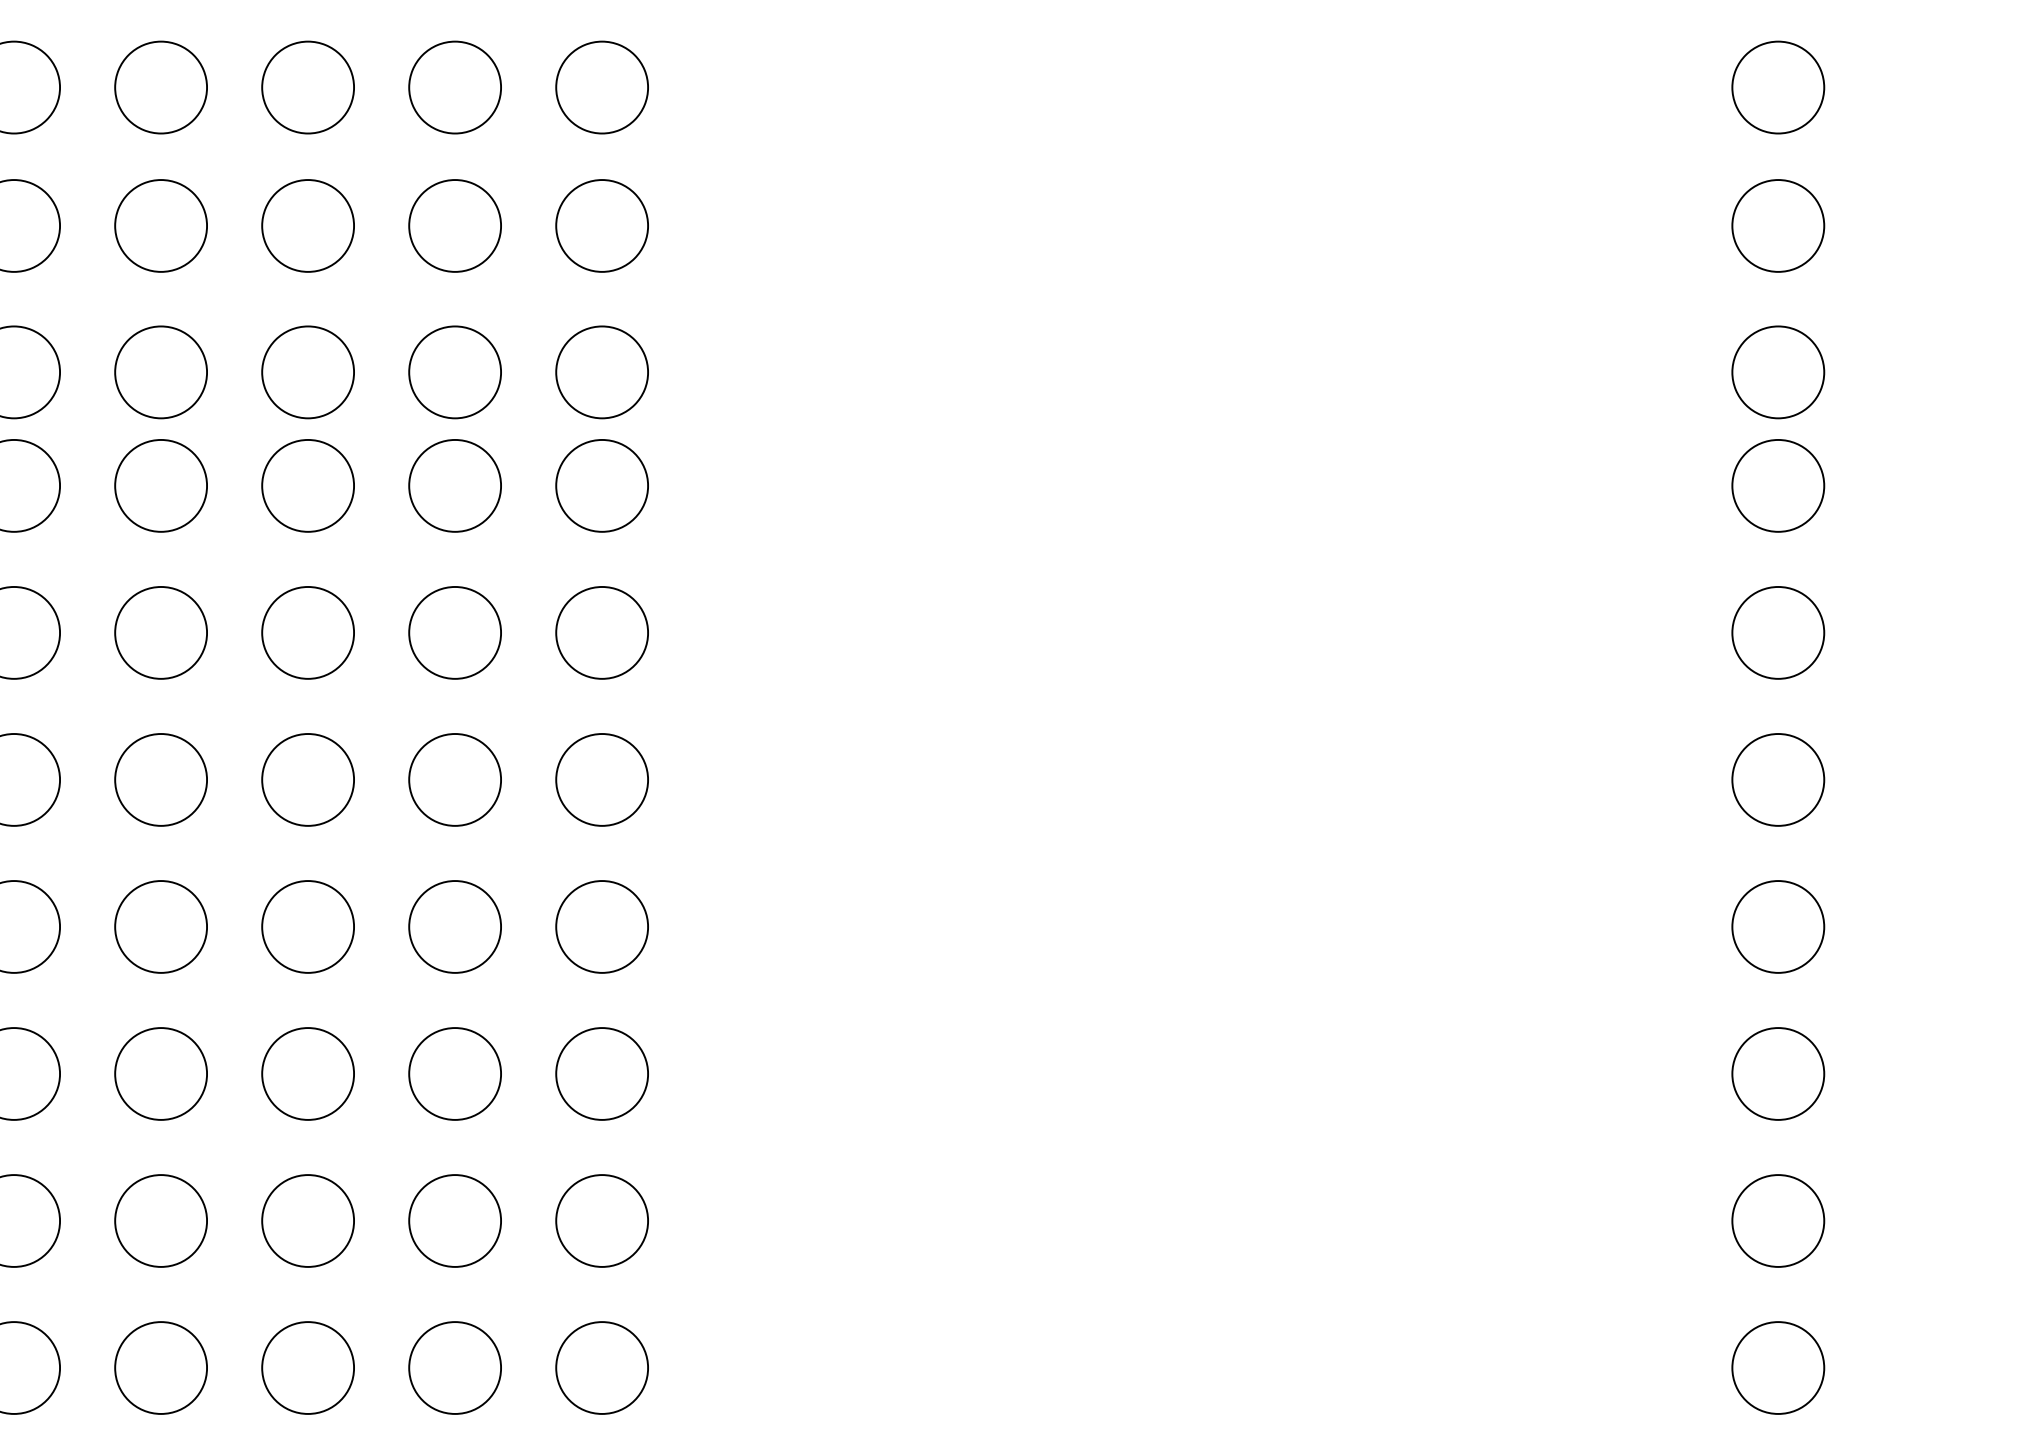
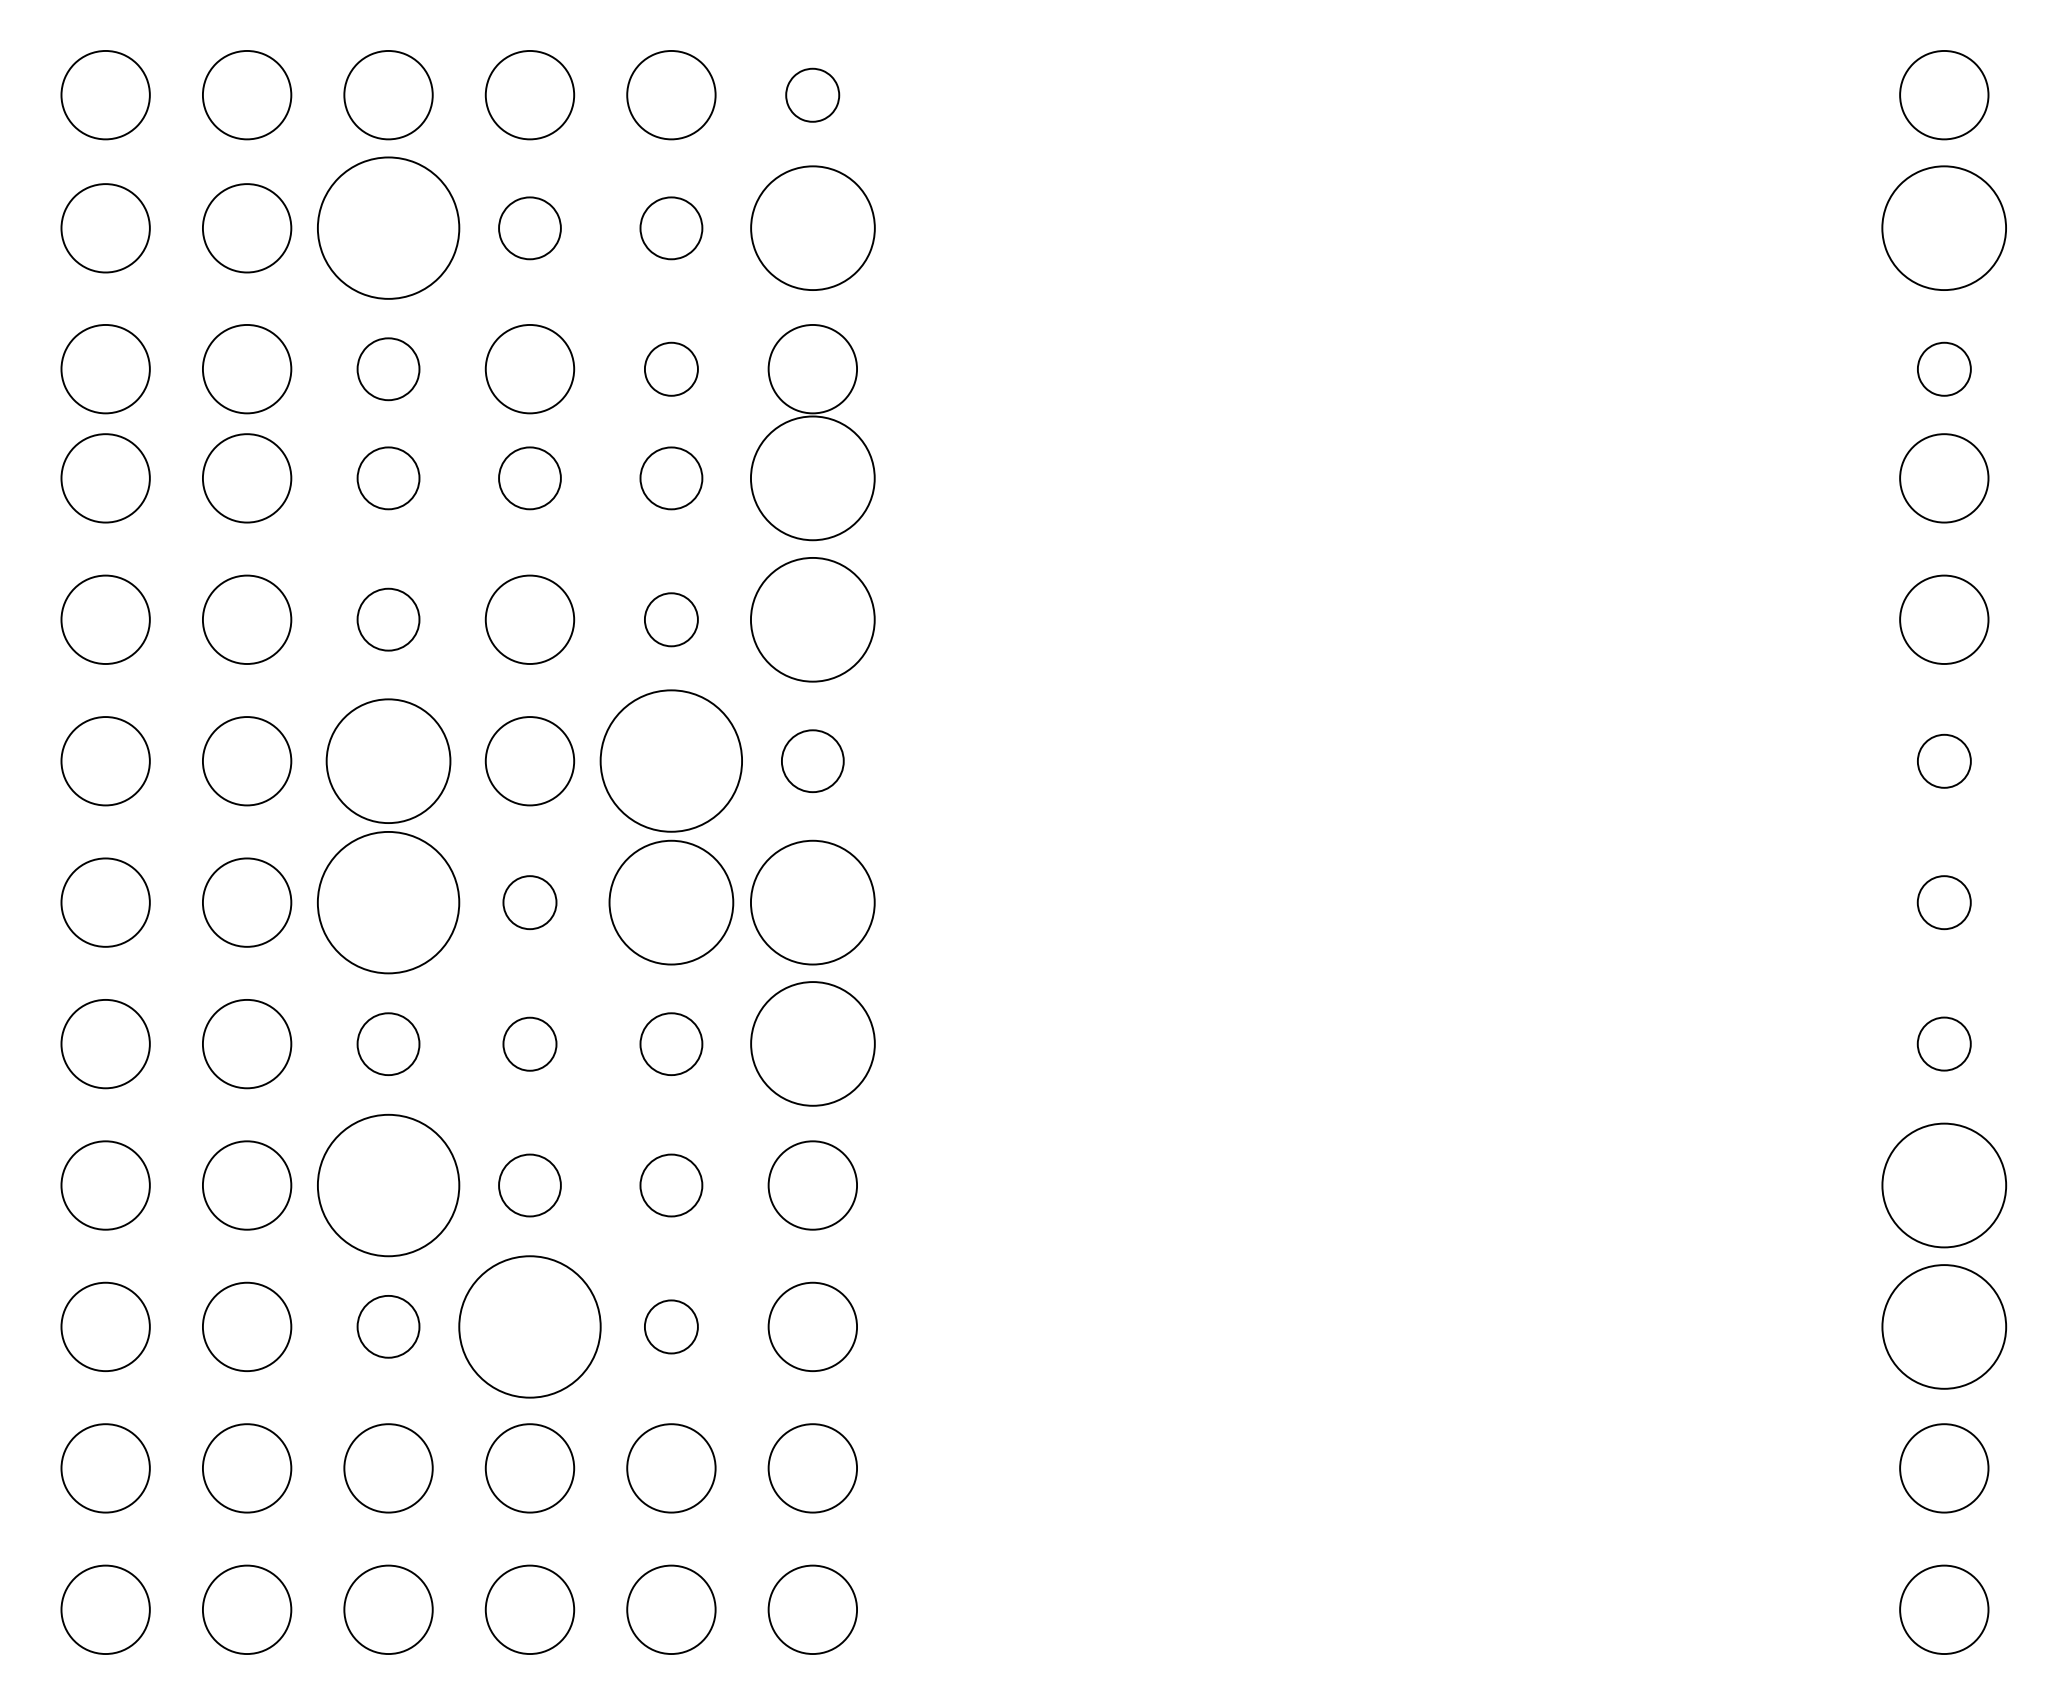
part: (601, 87) -> (812, 95), size x0.6
part: (161, 226) -> (388, 228), size x1.6
part: (307, 226) -> (529, 228), size x0.7
part: (455, 226) -> (671, 228), size x0.7
part: (601, 226) -> (812, 228), size x1.4
part: (1778, 226) -> (1944, 228), size x1.4
part: (161, 372) -> (388, 369), size x0.7
part: (455, 372) -> (671, 369), size x0.6
part: (1778, 372) -> (1944, 369), size x0.6
circle: (161, 486) -> (388, 478), size x0.7
circle: (307, 486) -> (529, 478), size x0.7
circle: (455, 486) -> (671, 478), size x0.7
circle: (601, 486) -> (812, 478), size x1.4
circle: (161, 632) -> (388, 619), size x0.7
circle: (455, 632) -> (671, 619), size x0.6
circle: (601, 632) -> (812, 619), size x1.4
circle: (161, 780) -> (388, 761), size x1.4
circle: (455, 780) -> (671, 761), size x1.6
circle: (601, 780) -> (812, 761), size x0.7
circle: (1778, 780) -> (1944, 761), size x0.6
circle: (161, 926) -> (388, 902), size x1.6
circle: (307, 926) -> (529, 902), size x0.6
circle: (455, 926) -> (671, 902), size x1.4
circle: (601, 926) -> (812, 902), size x1.4
circle: (1778, 926) -> (1944, 902), size x0.6
circle: (1778, 1073) -> (1944, 1043), size x0.6
circle: (161, 1074) -> (388, 1044), size x0.7
circle: (307, 1074) -> (529, 1044), size x0.6
circle: (455, 1074) -> (671, 1044), size x0.7
circle: (601, 1074) -> (812, 1044), size x1.4
circle: (161, 1220) -> (388, 1185), size x1.6
circle: (307, 1220) -> (529, 1185), size x0.7
circle: (455, 1220) -> (671, 1185), size x0.7
circle: (1778, 1220) -> (1944, 1185), size x1.4
circle: (161, 1367) -> (388, 1326), size x0.7
circle: (307, 1367) -> (529, 1326), size x1.6
circle: (455, 1367) -> (671, 1326), size x0.6
circle: (1778, 1367) -> (1944, 1326), size x1.4

